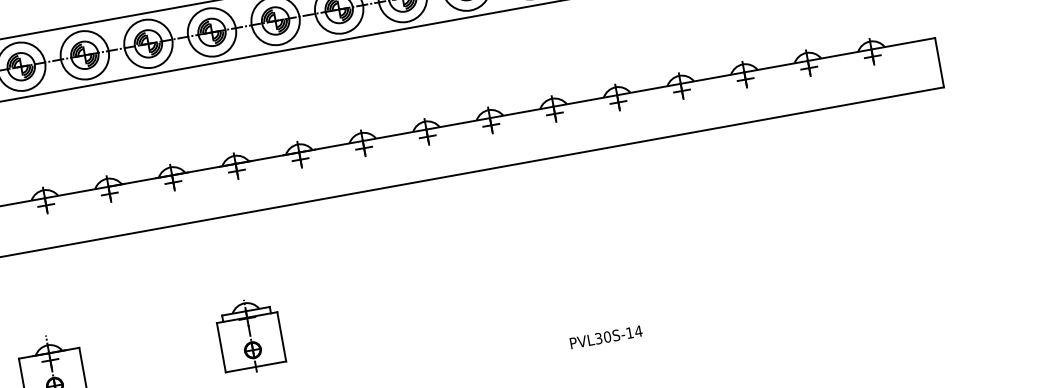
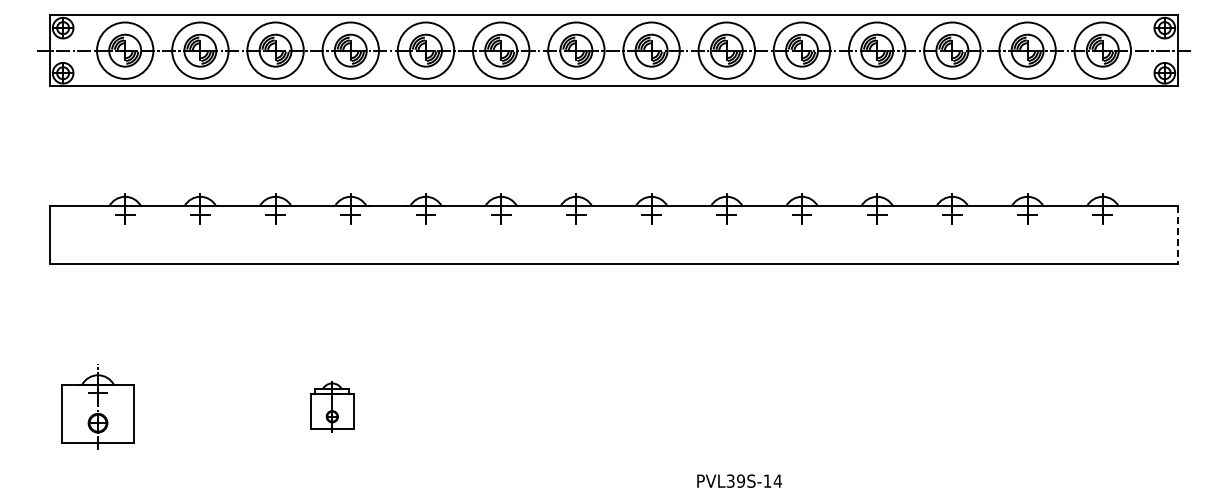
line: (939, 62) -> (1178, 235), solid -> dashed
part: (250, 336) -> (332, 406), size x0.6
text: (606, 336) -> (740, 480), PVL30S-14 -> PVL39S-14

